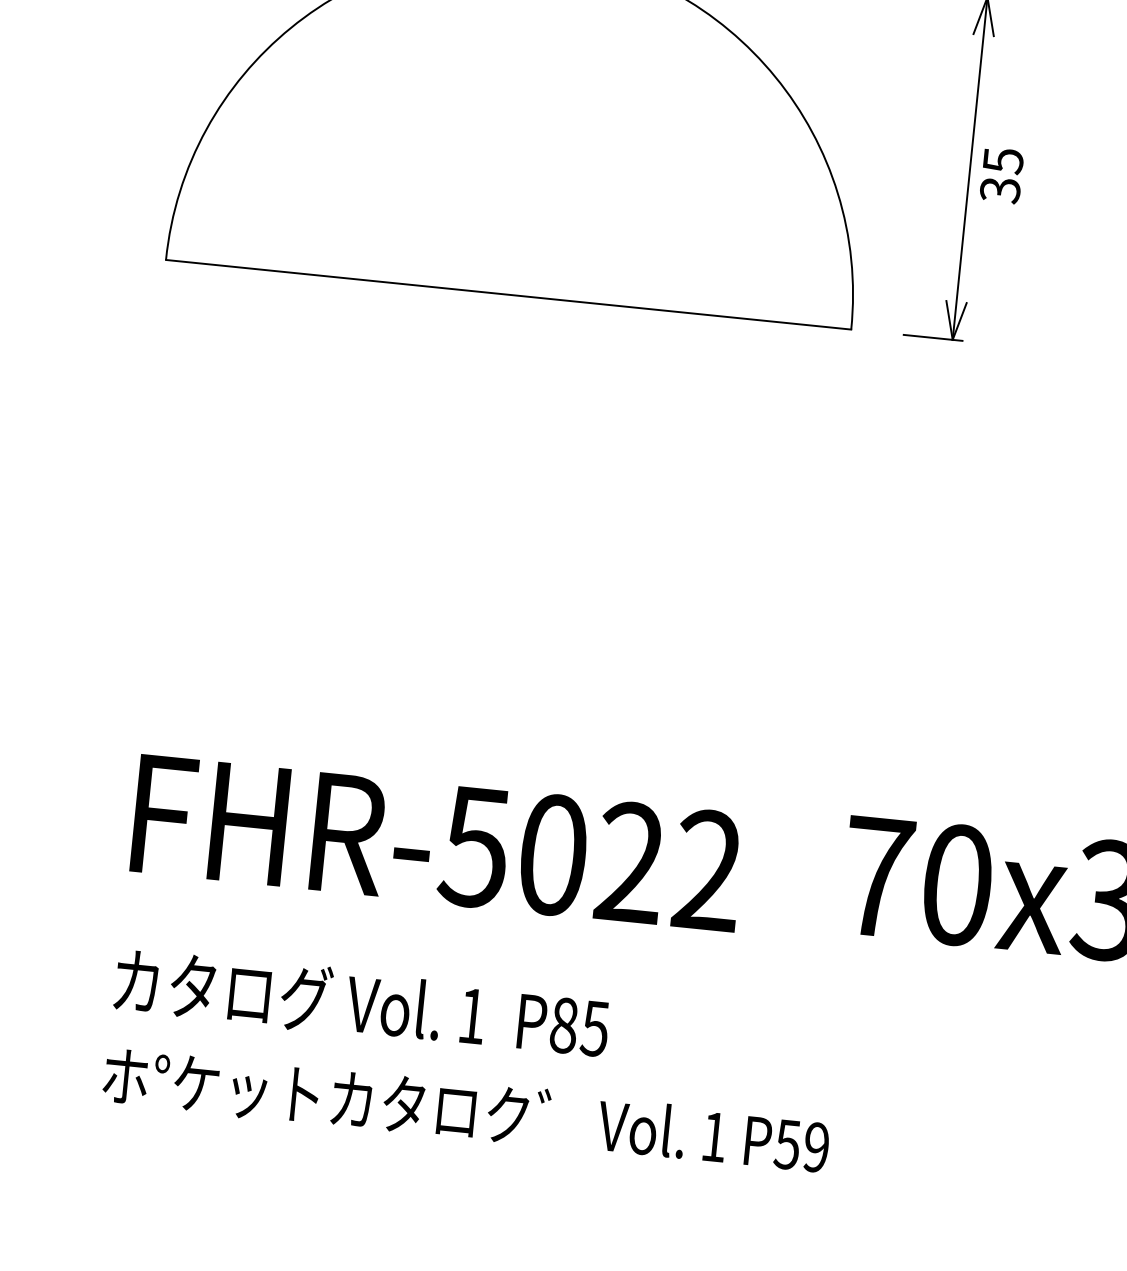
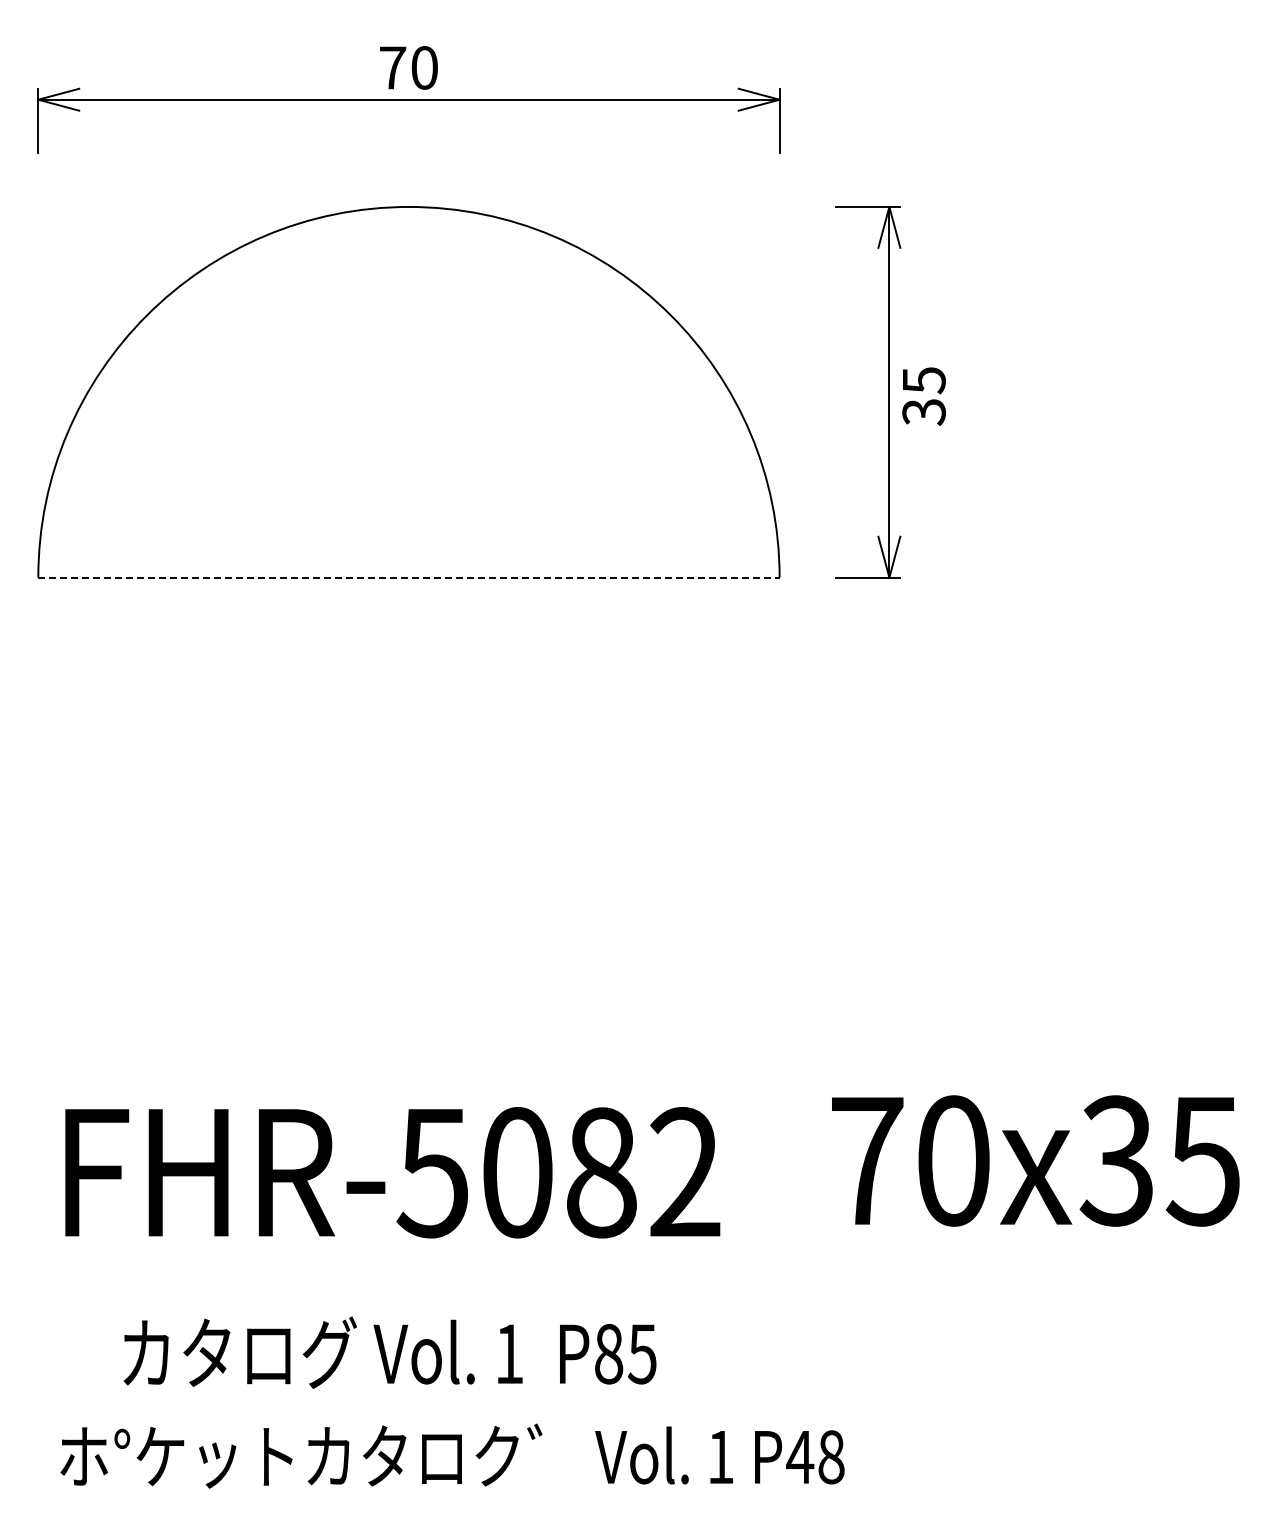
line: (508, 294) -> (408, 577), solid -> dashed
text: (630, 862) -> (601, 1172), FHR-5022 -> FHR-5082
text: (361, 1003) -> (389, 1352), moved
text: (801, 1146) -> (815, 1457), P59 -> P48

